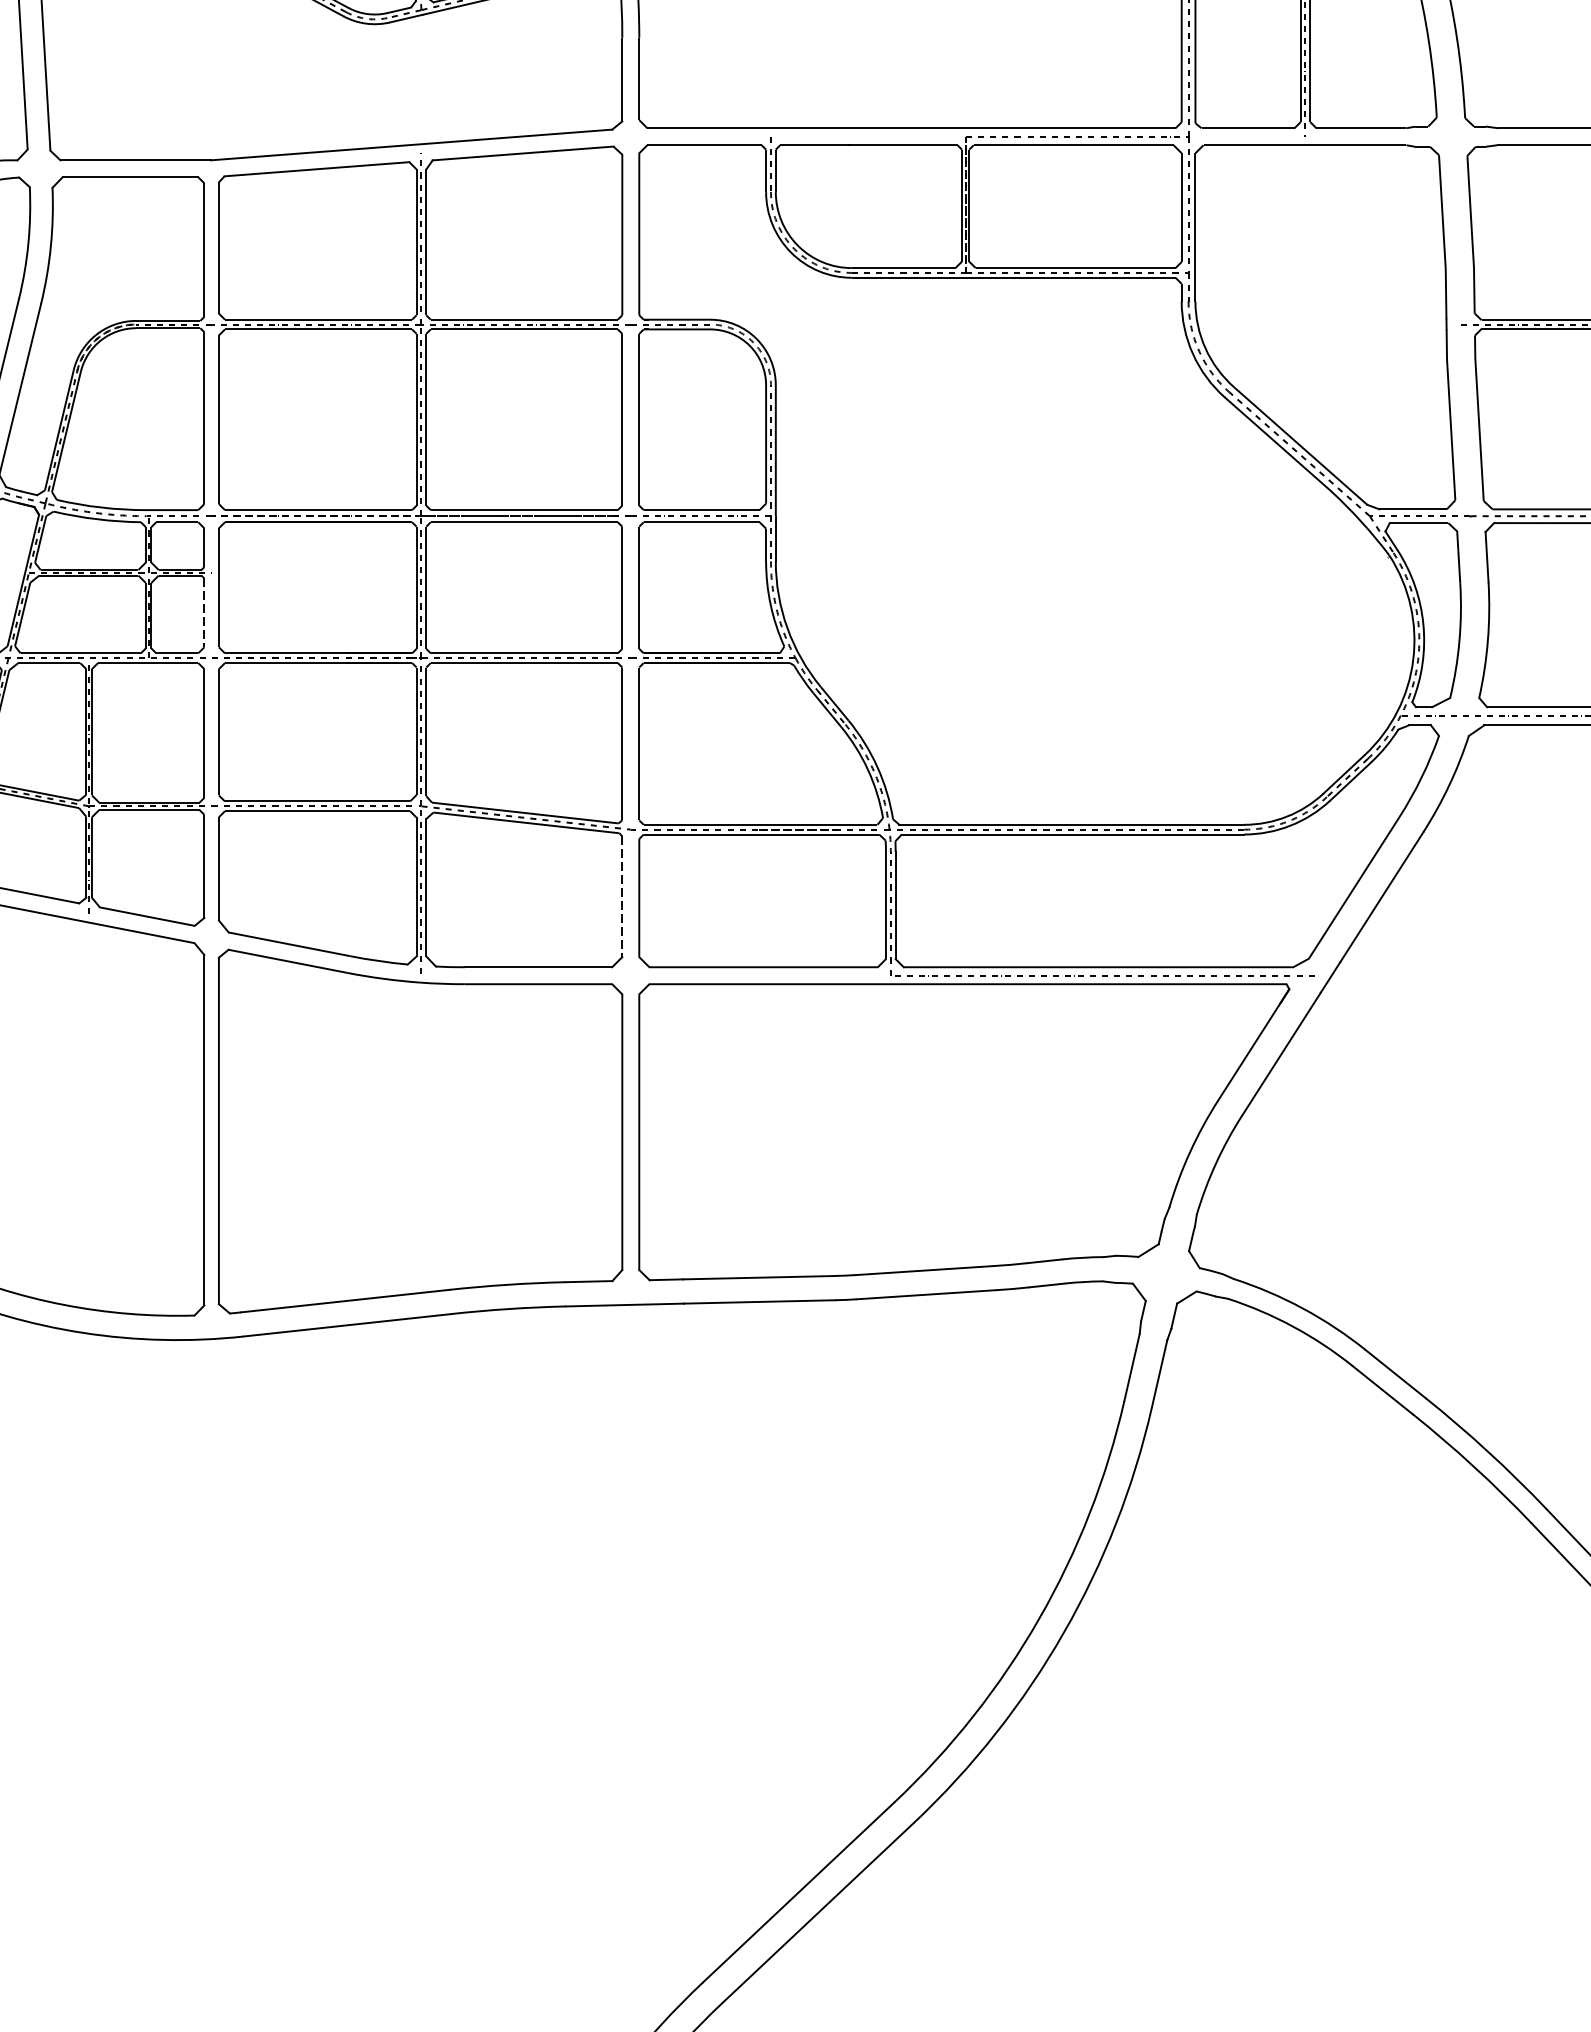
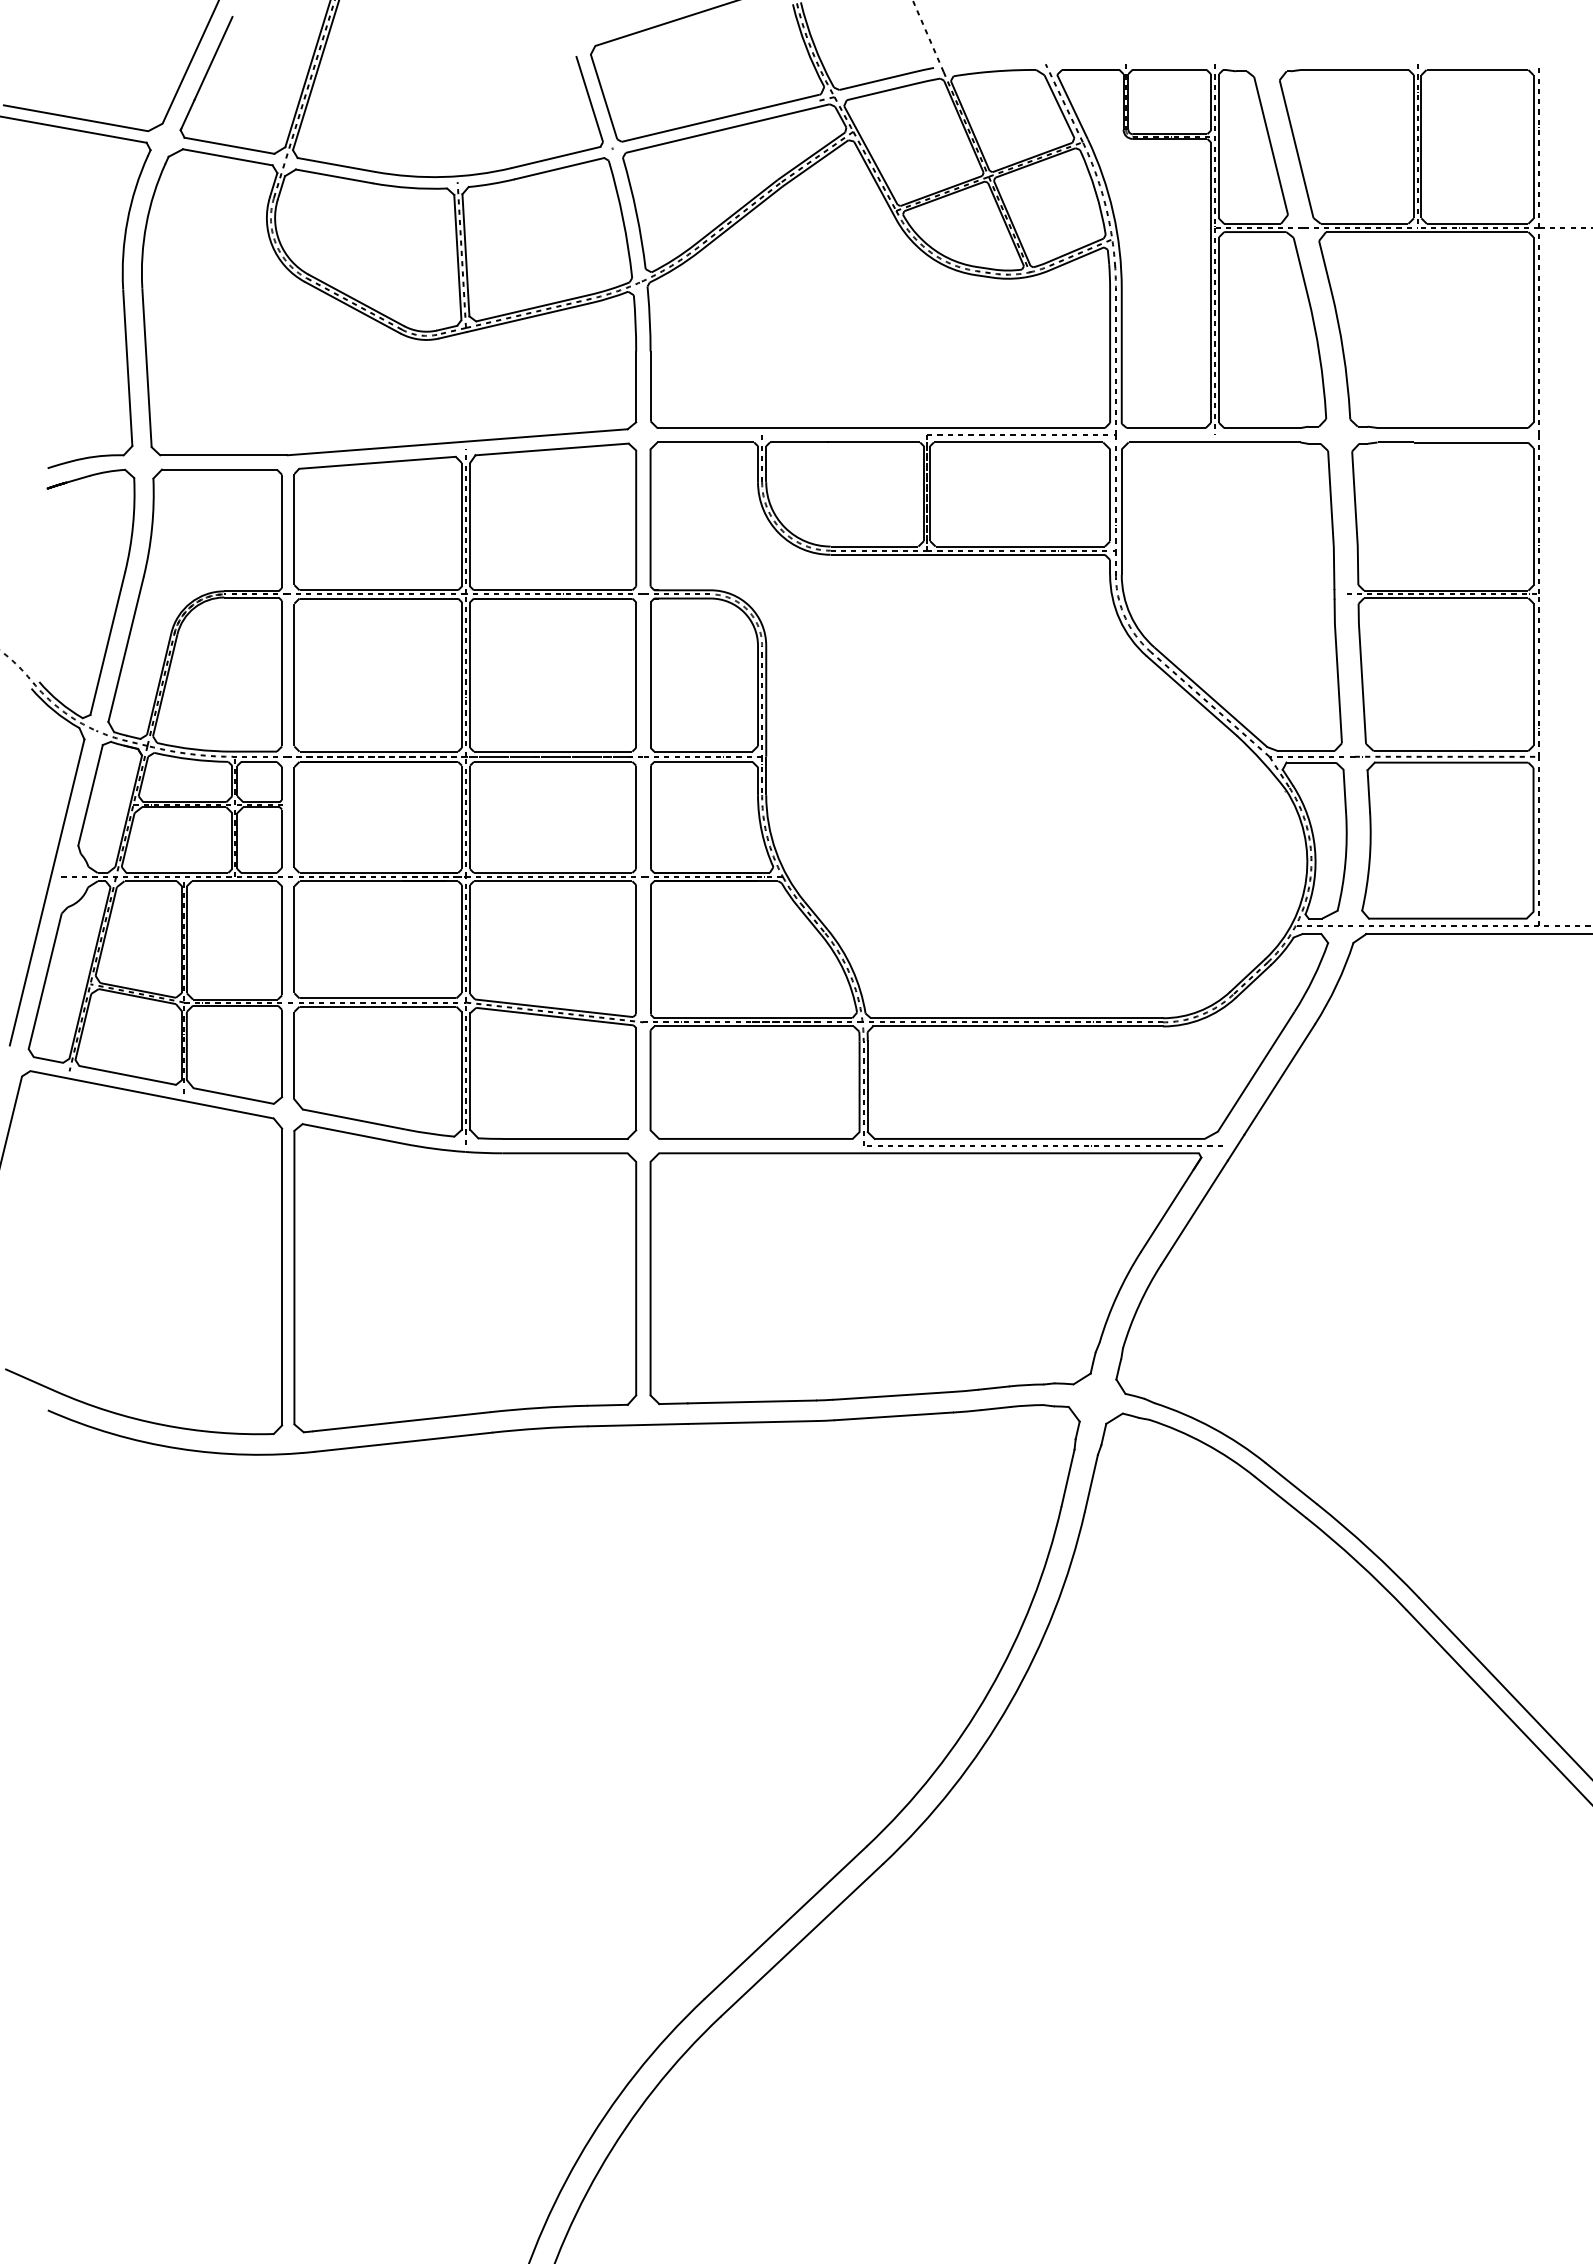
line: (204, 613) -> (282, 839), dashed -> solid
line: (622, 897) -> (636, 1079), dashed -> solid

